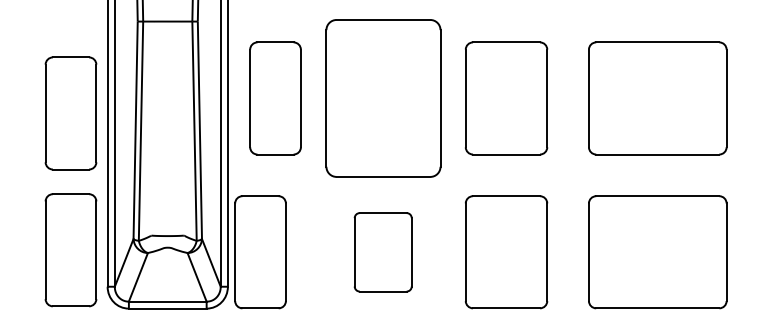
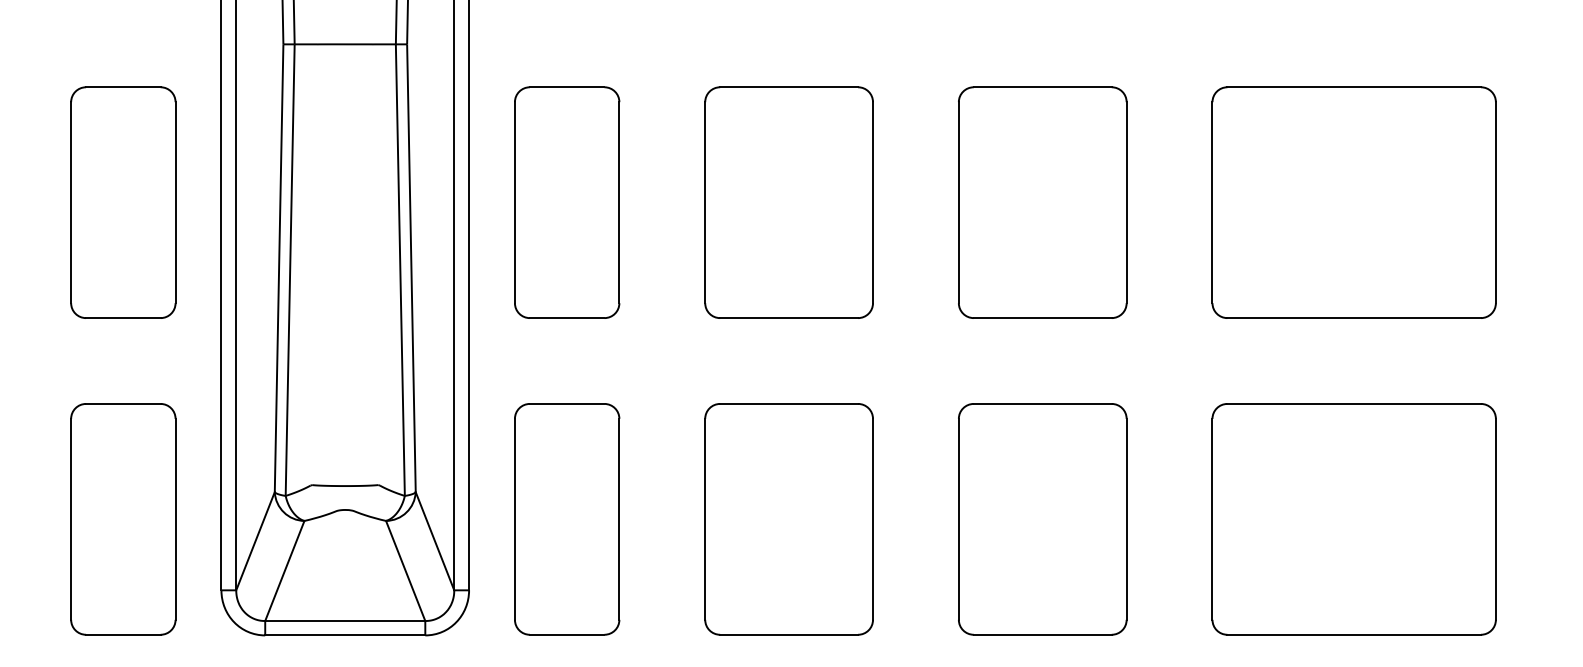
part: (382, 98) -> (787, 202), size x0.71
part: (70, 113) -> (122, 202), moved
part: (70, 250) -> (122, 519), moved
part: (260, 252) -> (567, 519), moved
part: (382, 252) -> (787, 519), size x1.43

